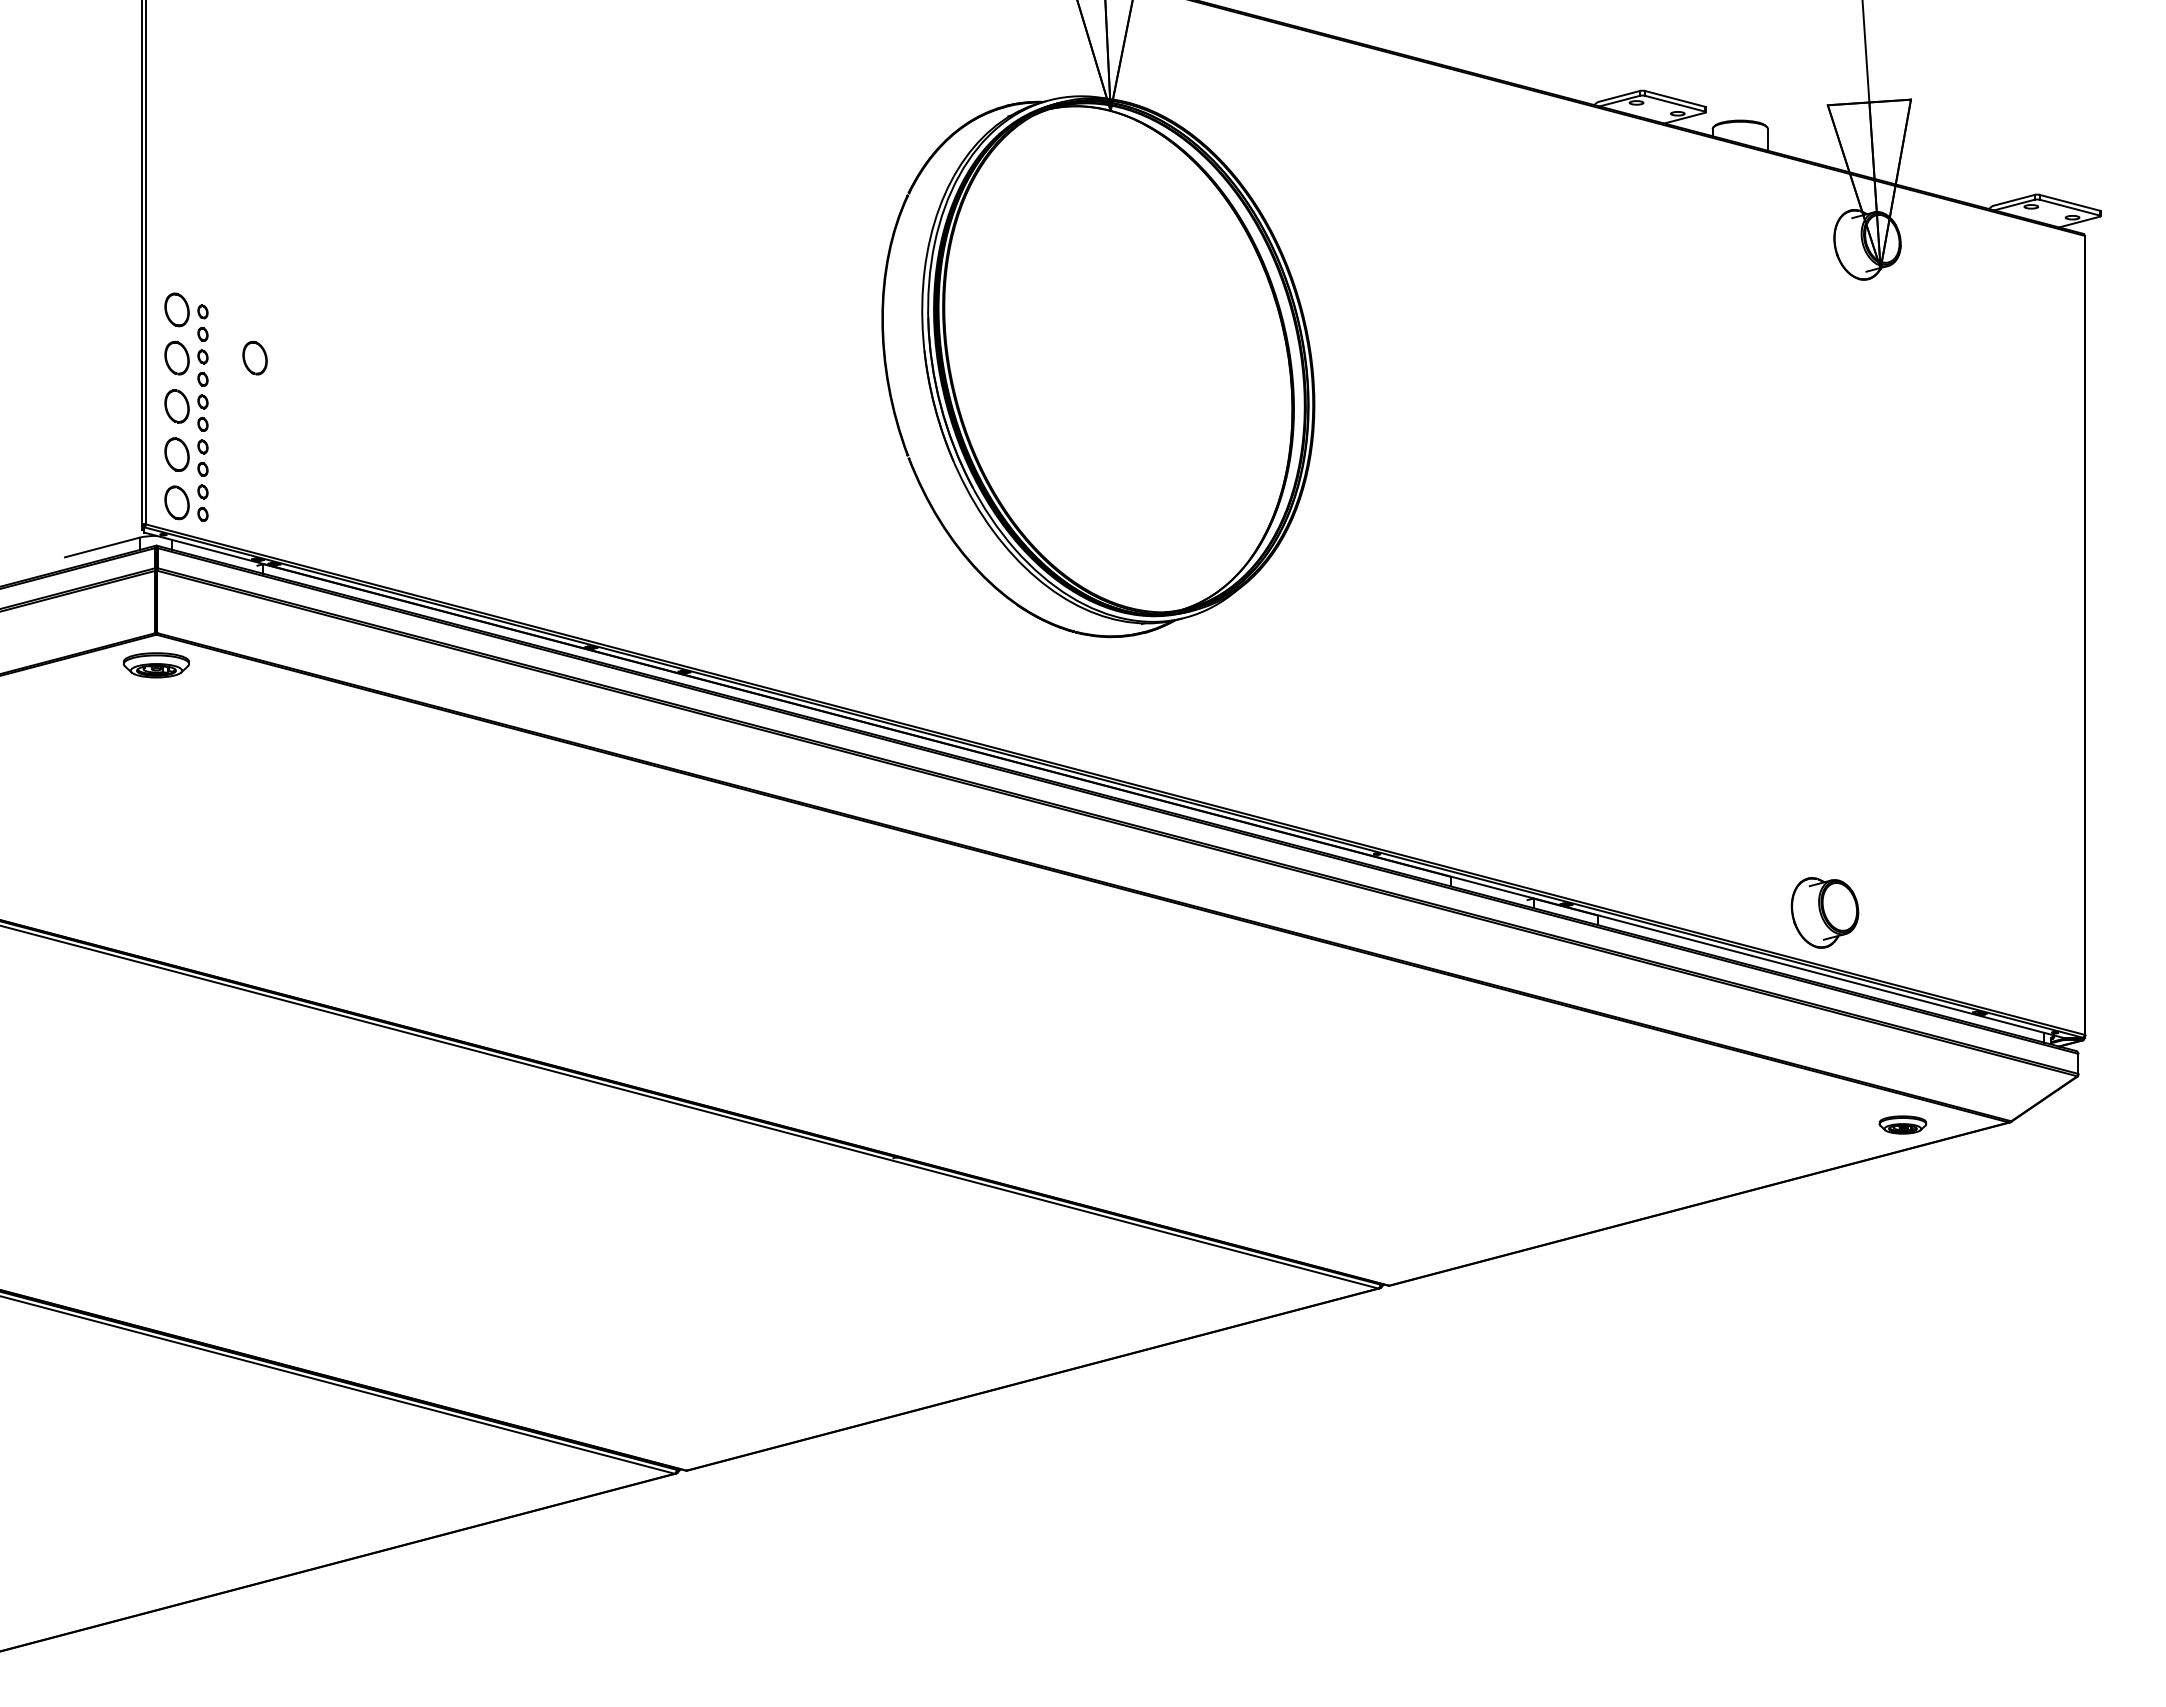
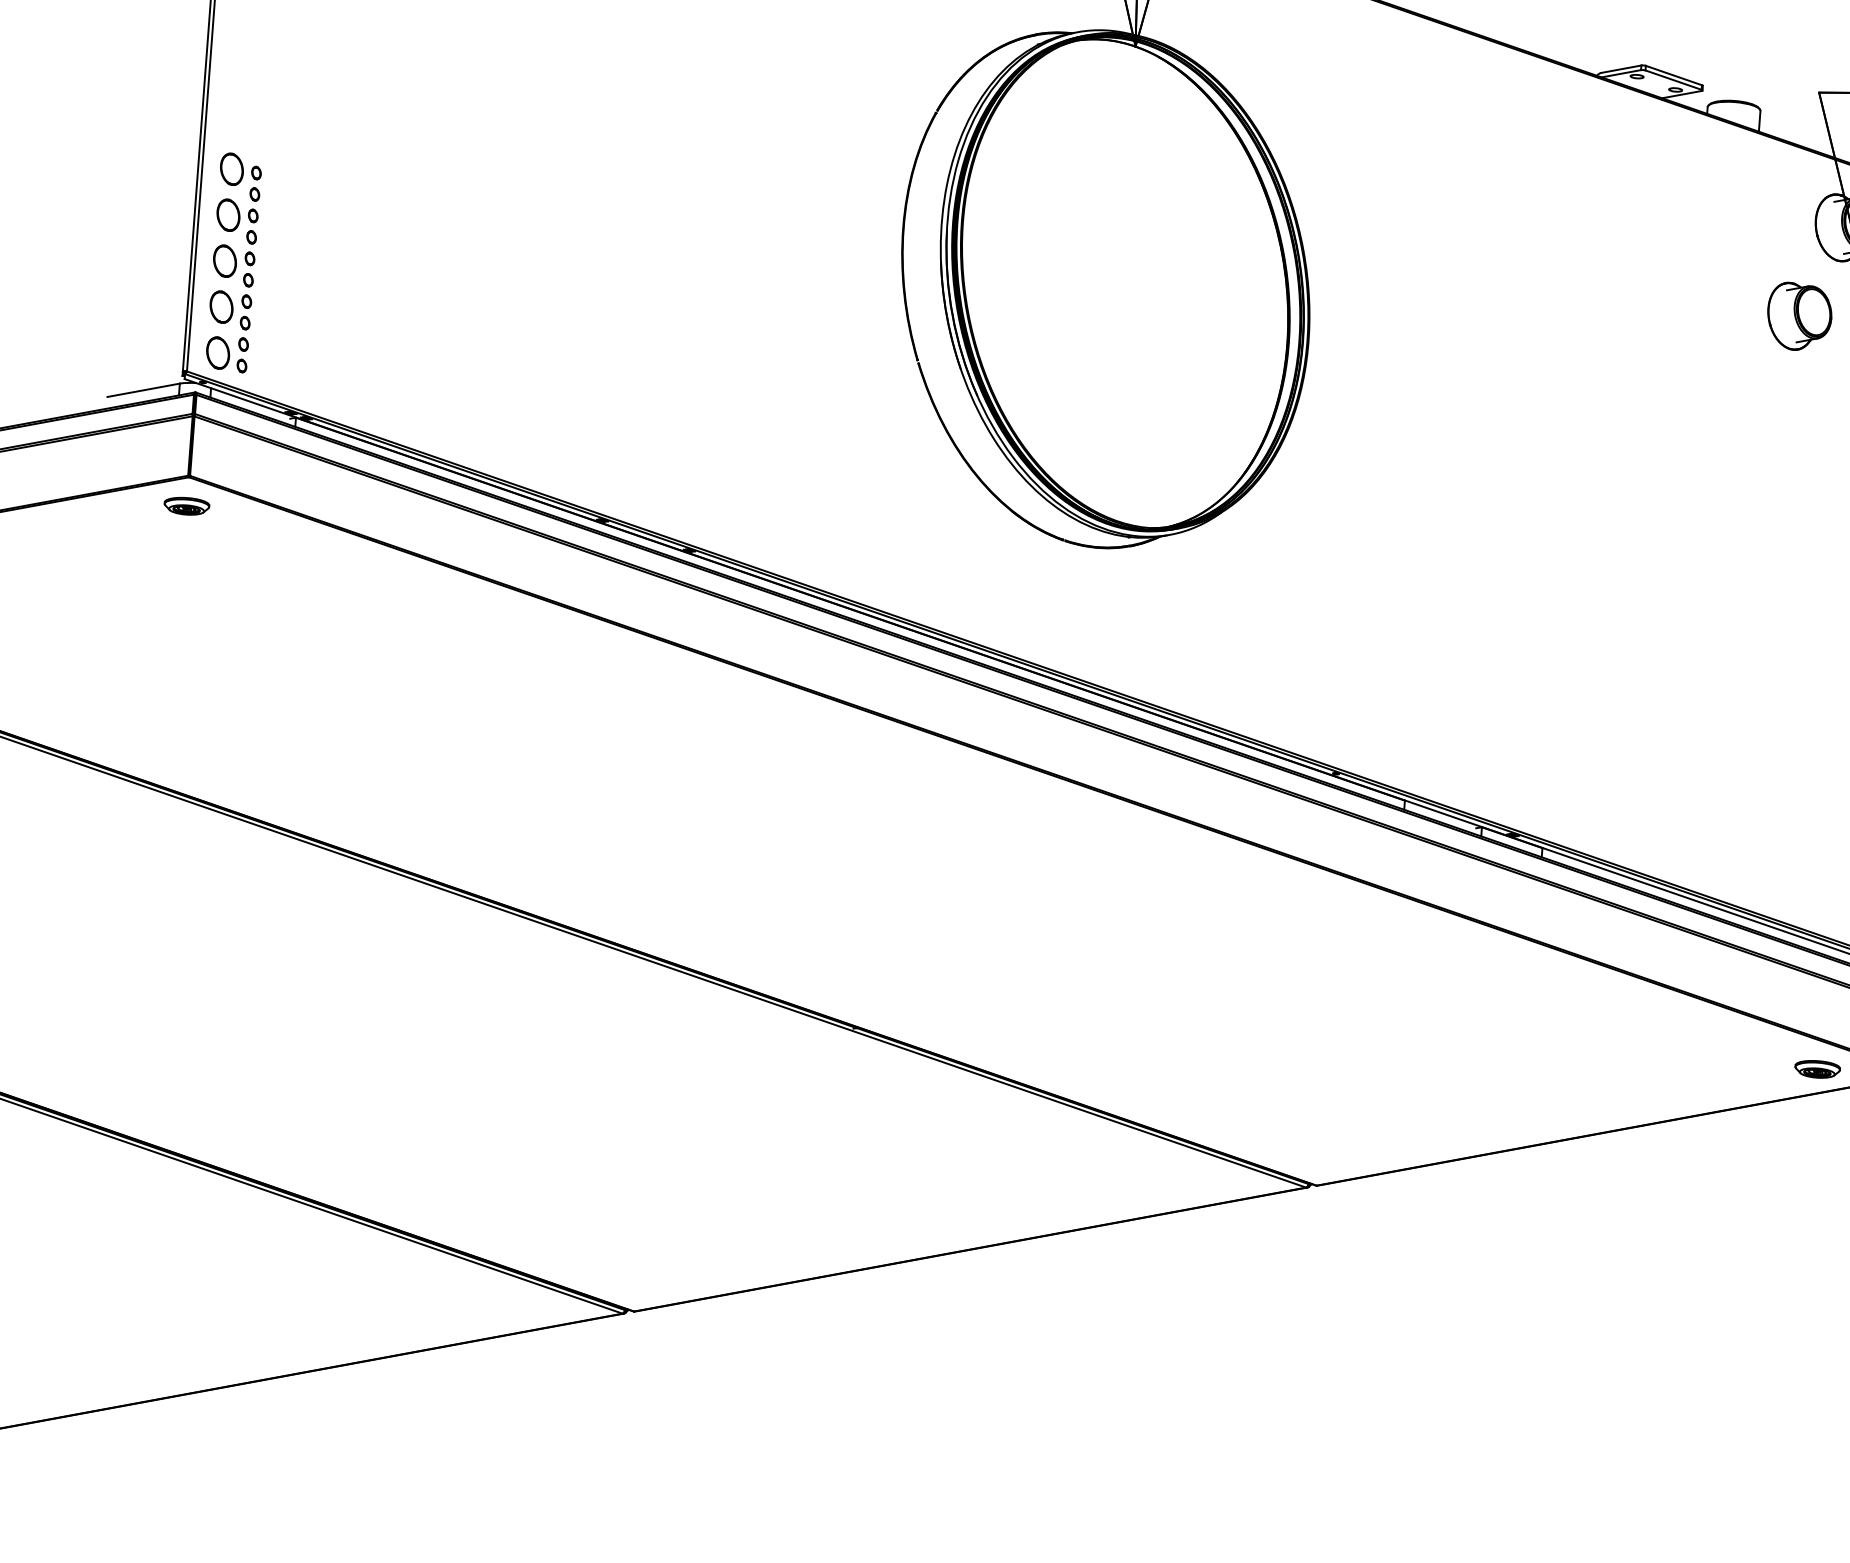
part: (254, 357) -> (302, 220), removed
part: (156, 664) -> (186, 505), size x0.71
part: (1824, 912) -> (1799, 316), moved

